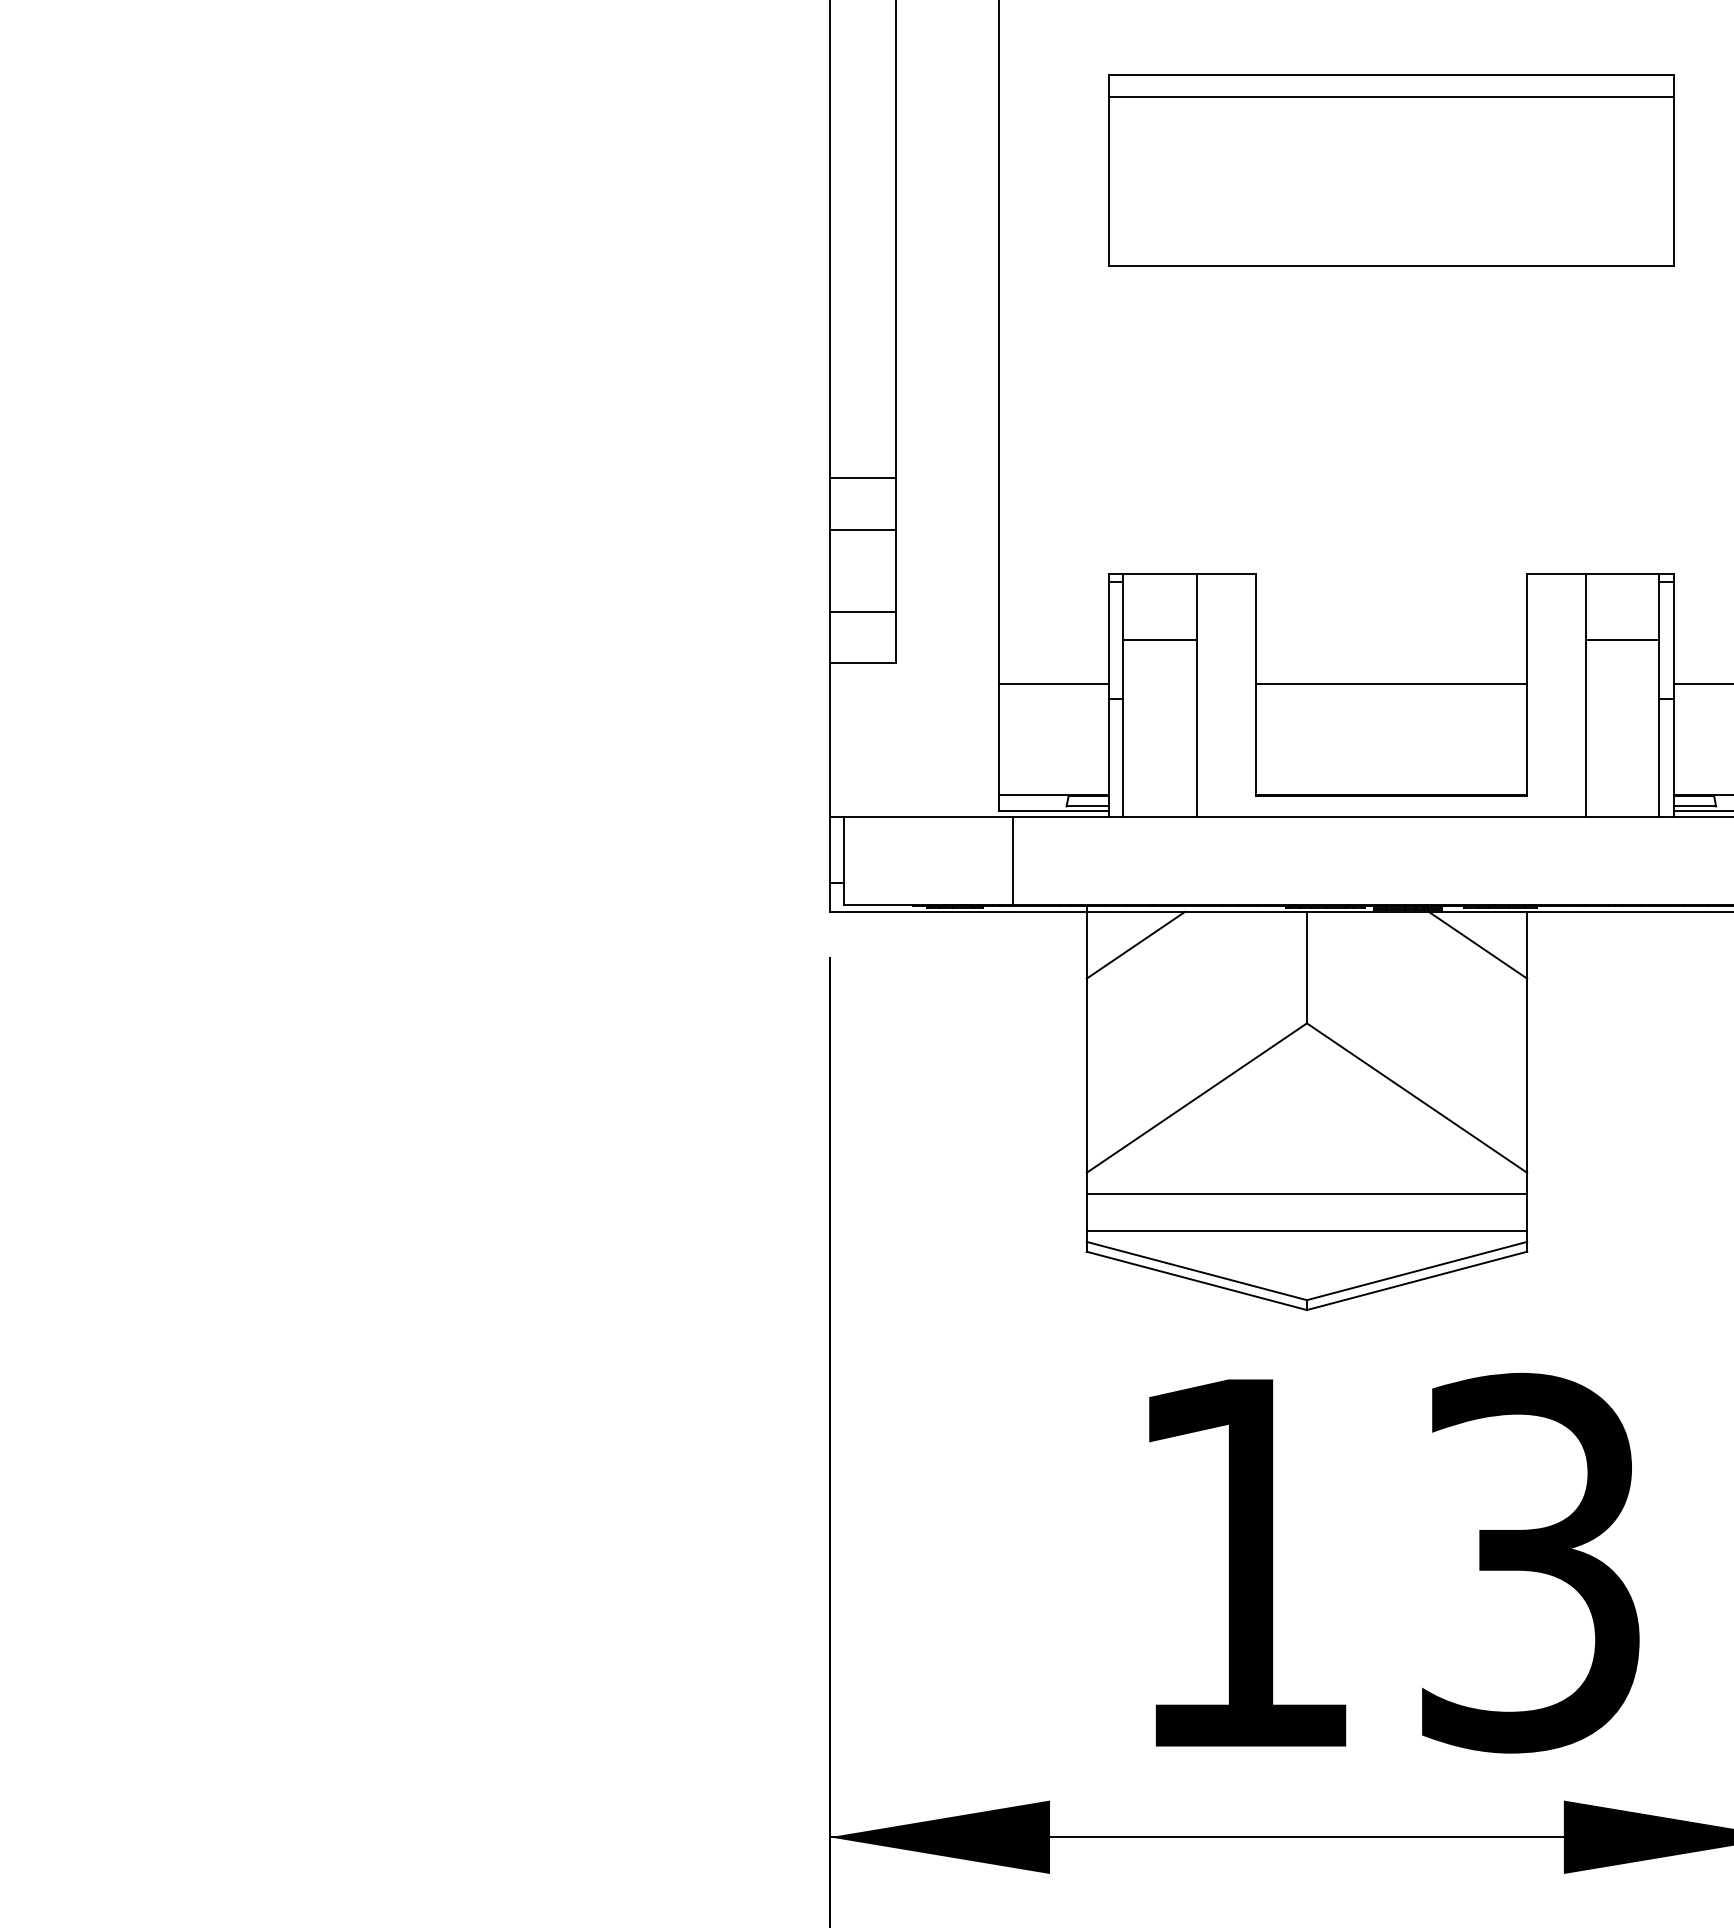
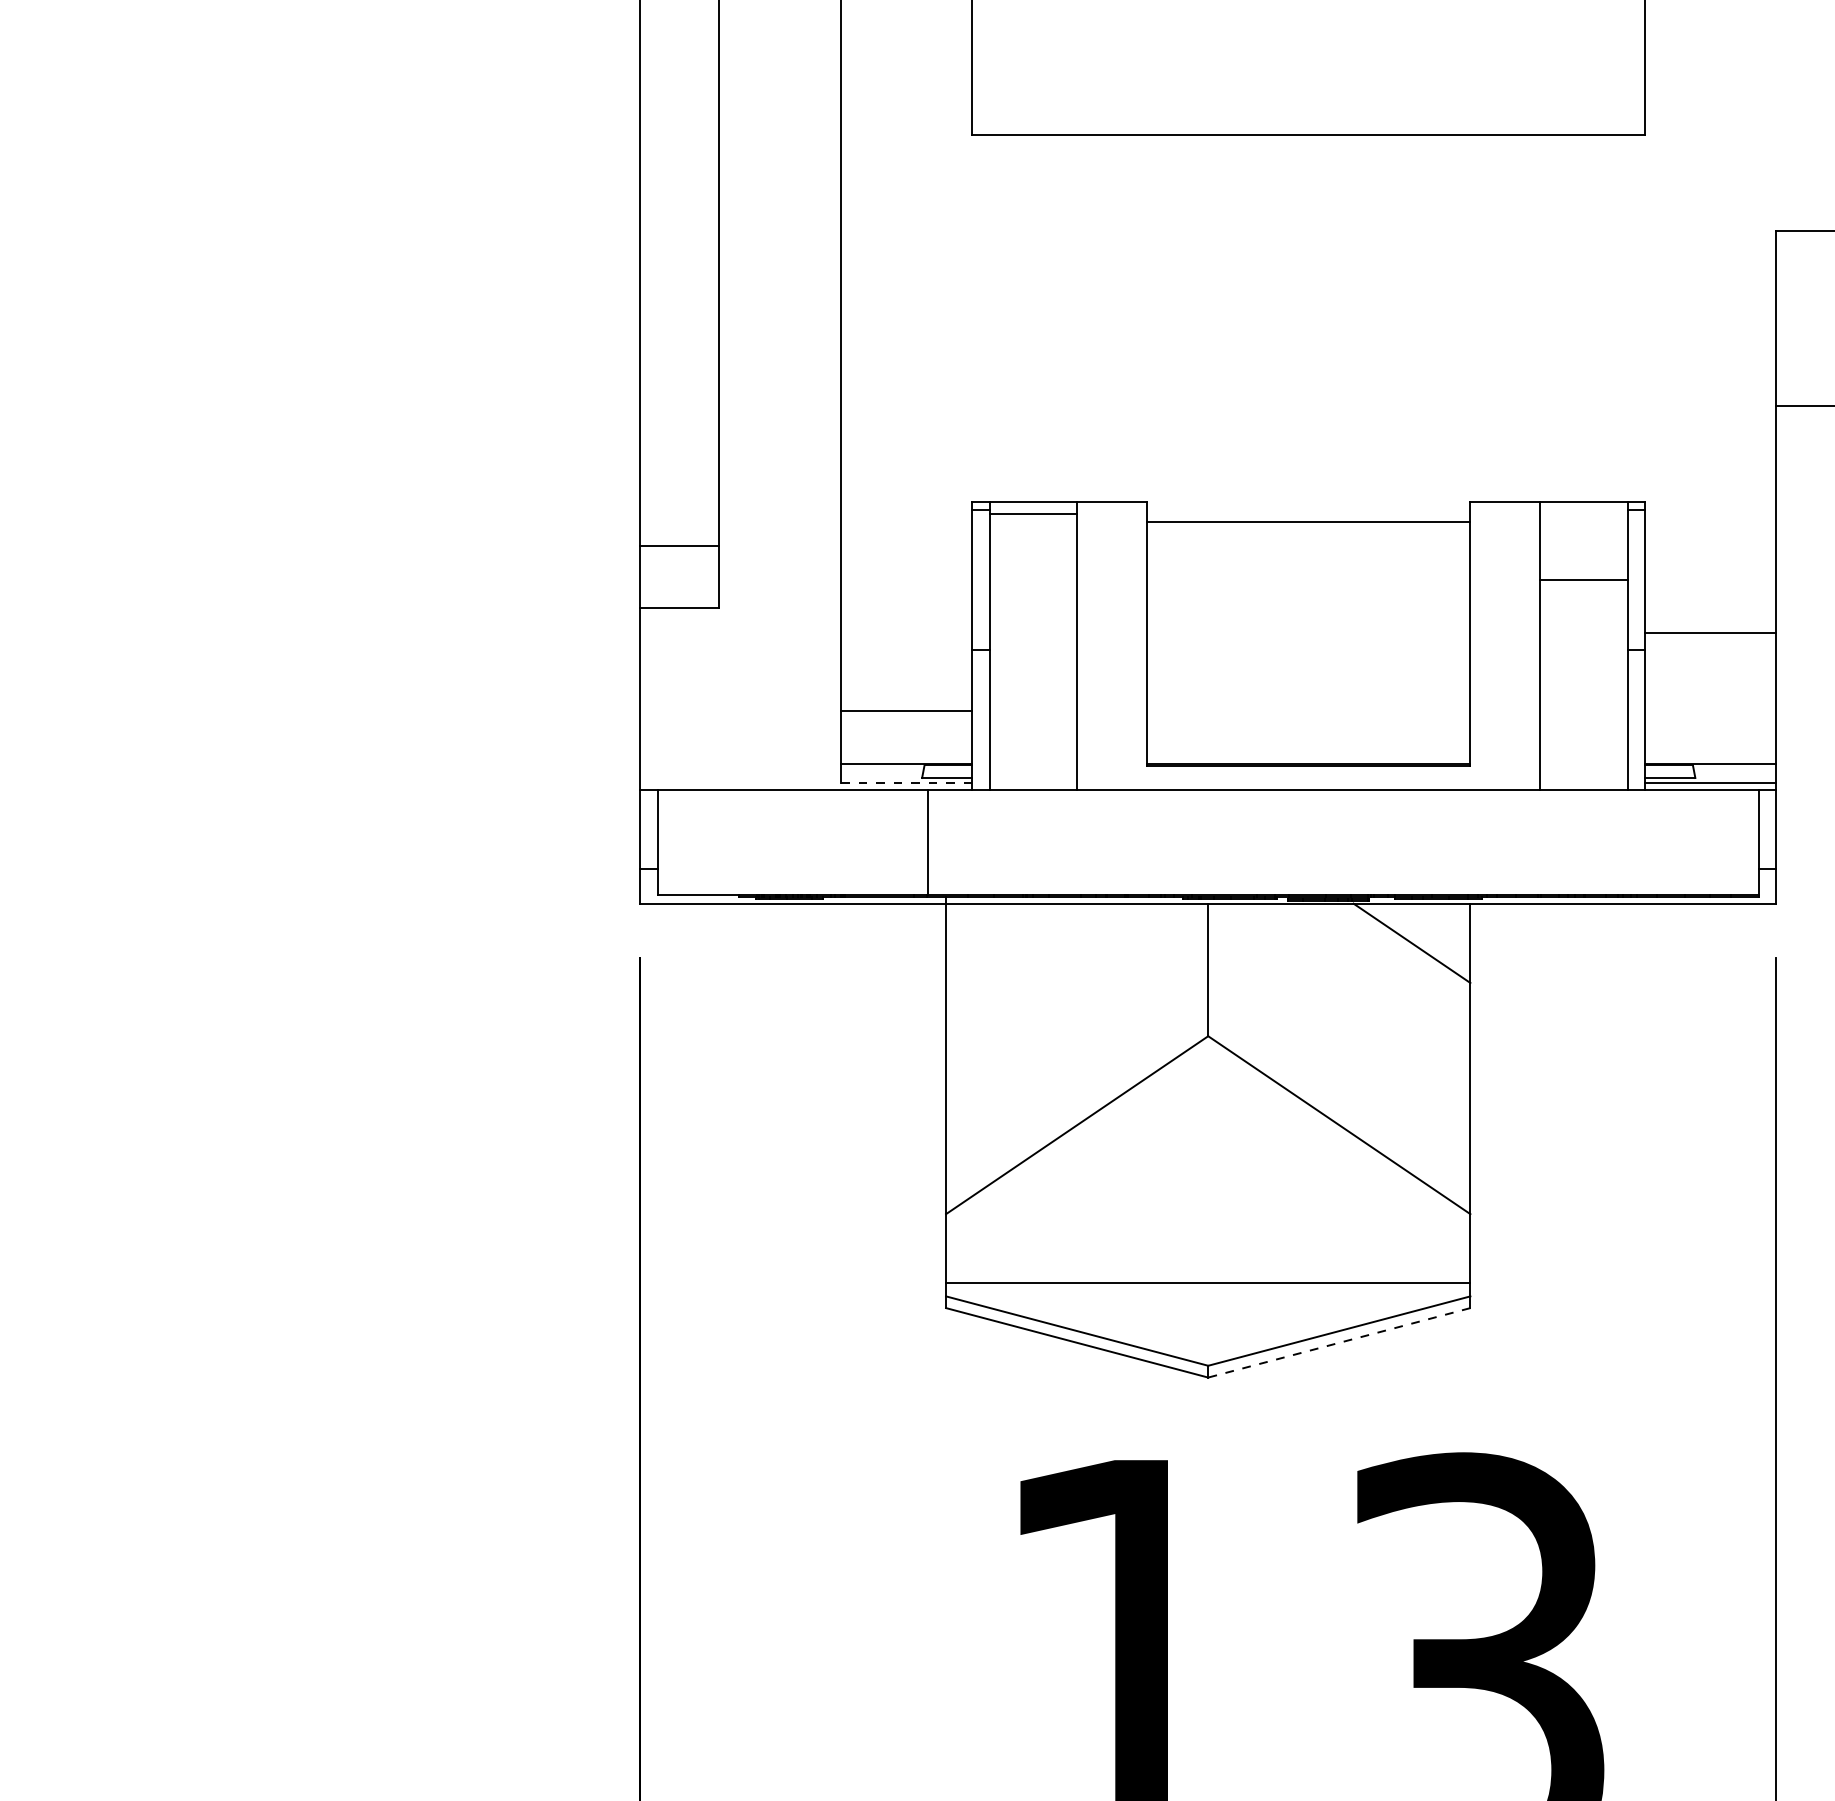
line: (862, 477) -> (679, 386), removed
line: (862, 529) -> (679, 448), removed
line: (1159, 640) -> (1032, 513), moved
line: (1053, 684) -> (906, 711), moved
line: (1391, 684) -> (1308, 522), moved
line: (1053, 810) -> (906, 782), solid -> dashed
line: (1013, 860) -> (927, 842), moved
line: (1135, 945) -> (1004, 943), removed
line: (1306, 1194) -> (1207, 1239), removed
line: (1417, 1280) -> (1339, 1342), solid -> dashed

